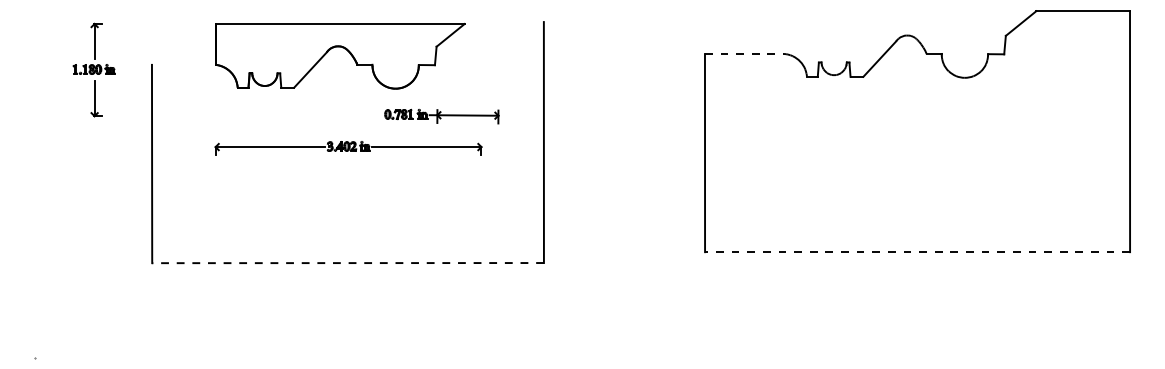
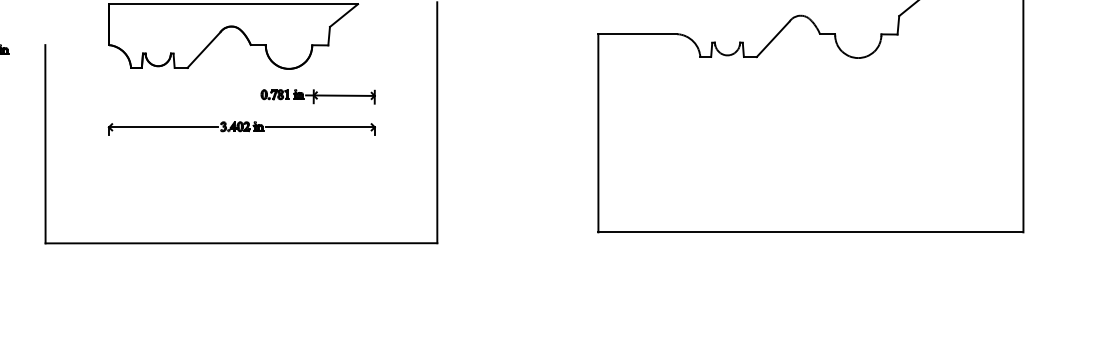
line: (744, 54) -> (637, 34), dashed -> solid
part: (441, 116) -> (317, 96), moved
line: (917, 252) -> (810, 232), dashed -> solid
line: (348, 263) -> (241, 243), dashed -> solid

